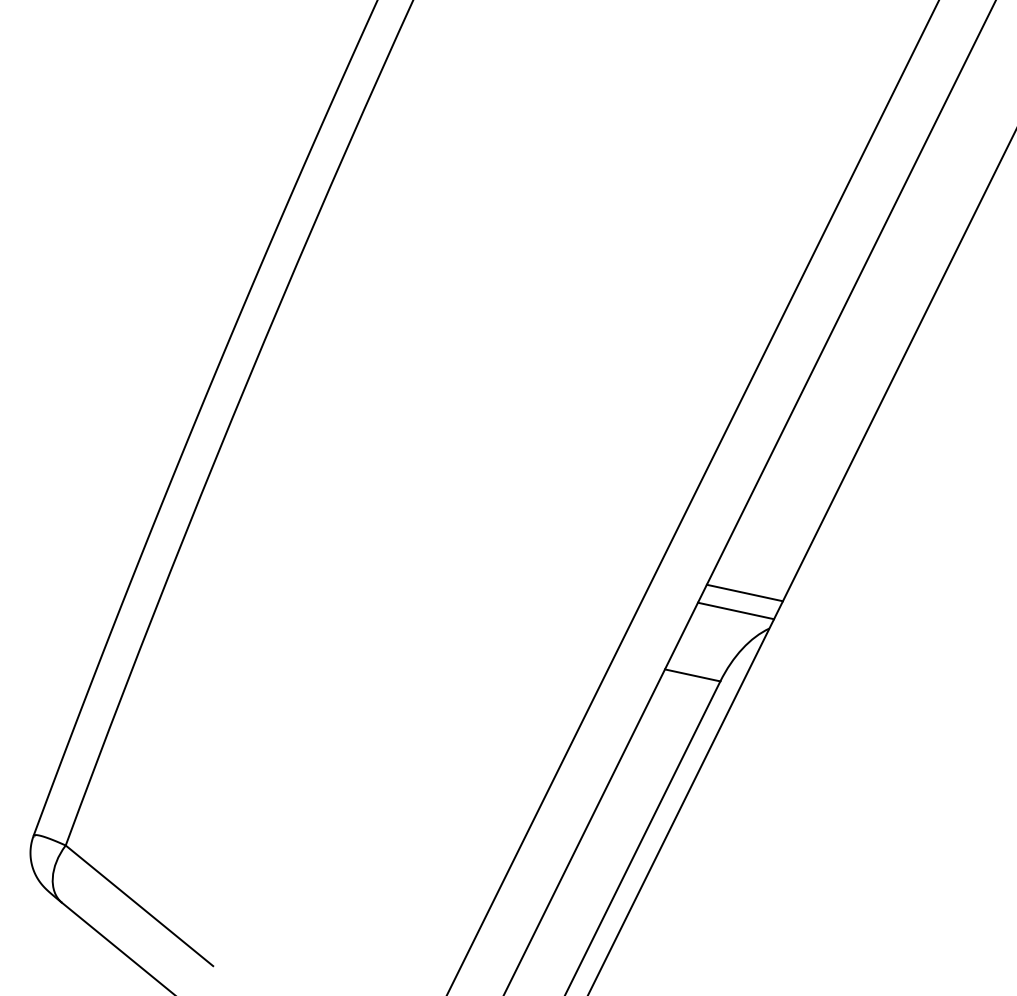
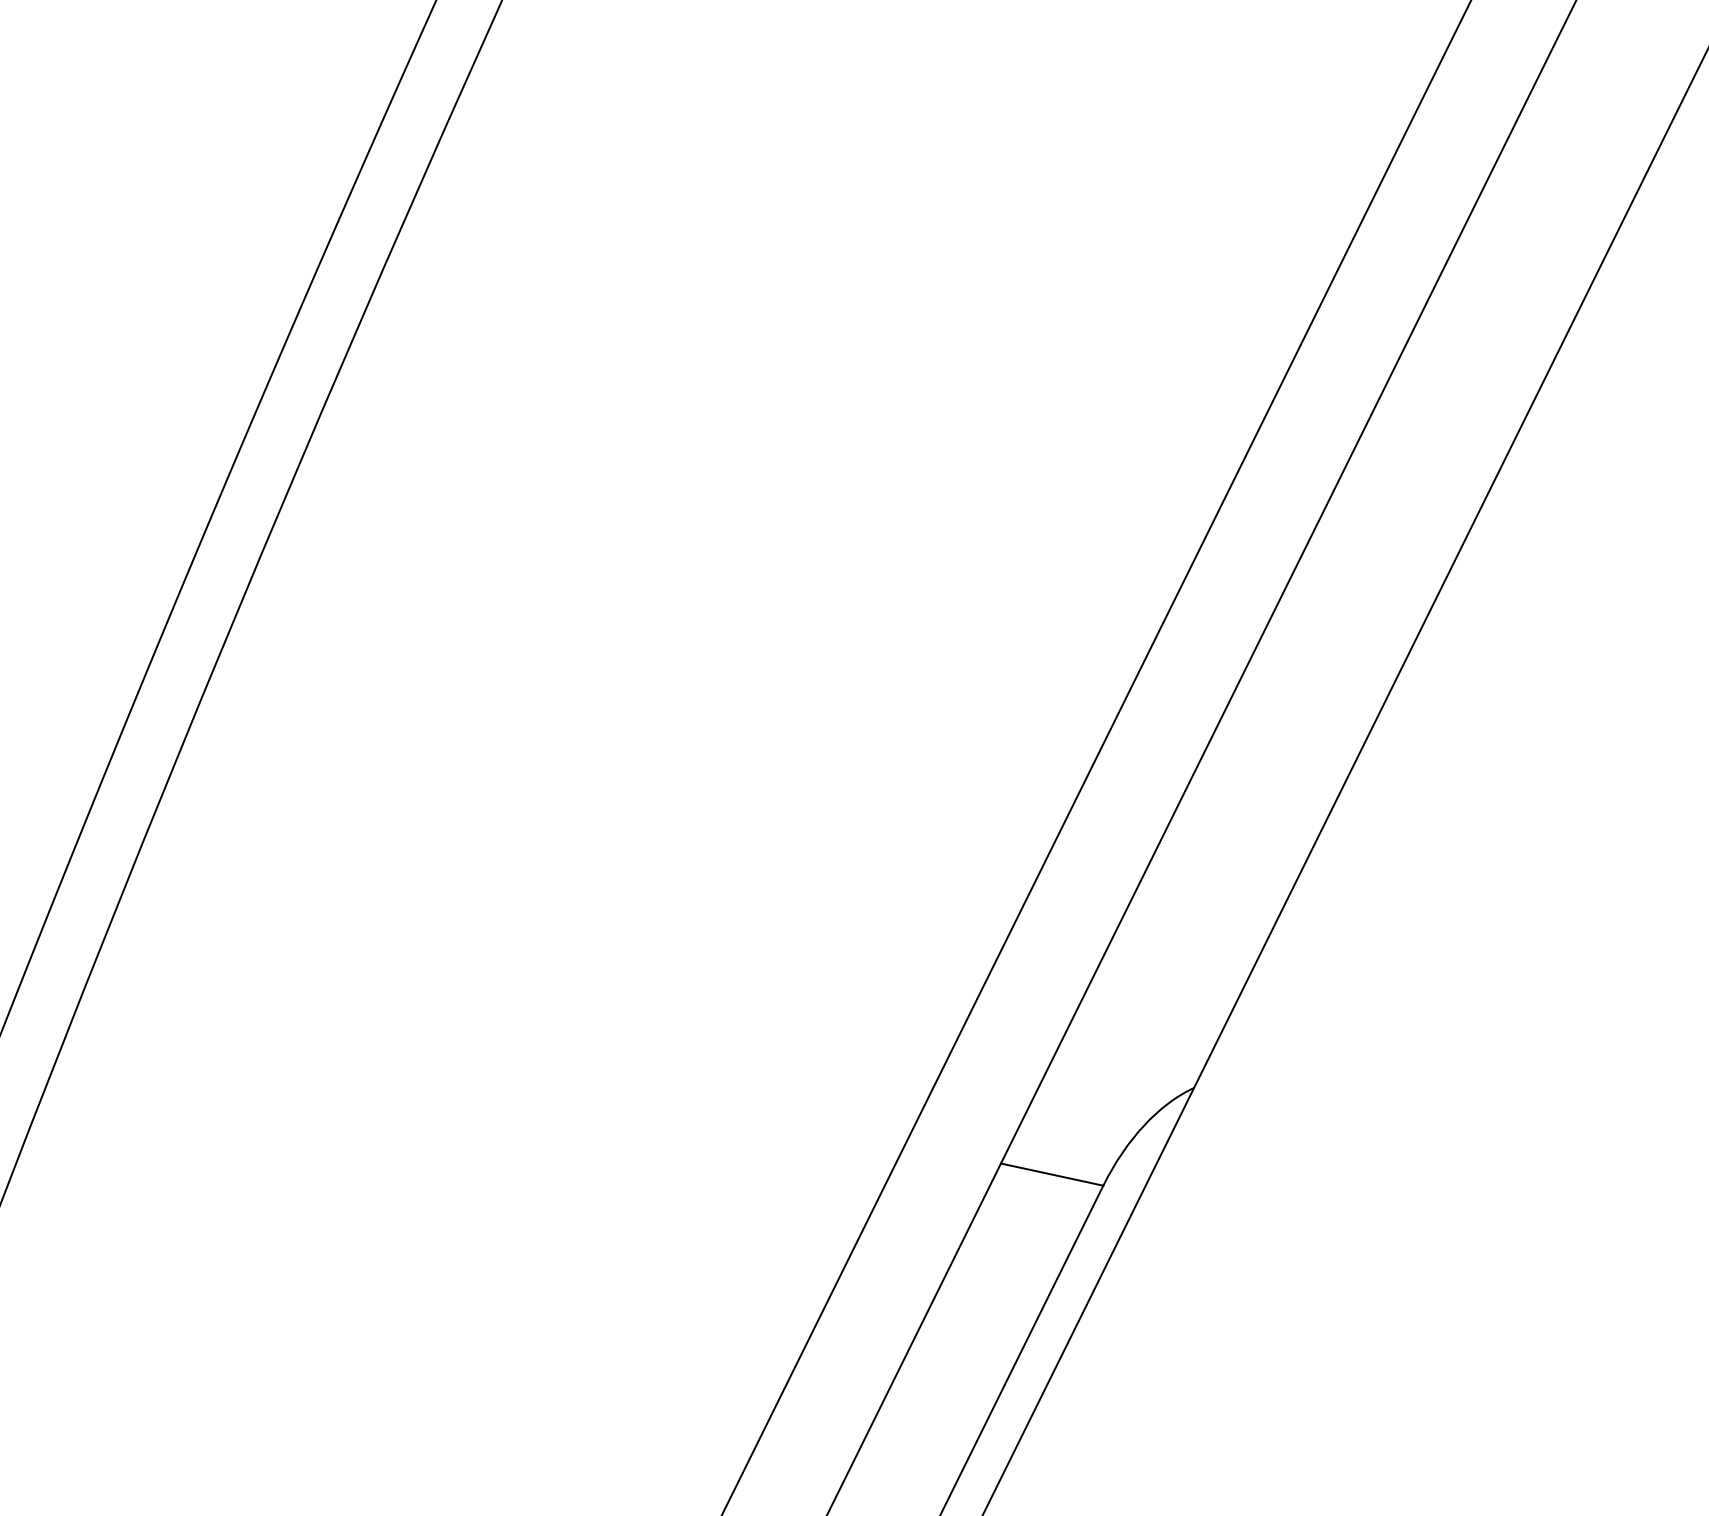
line: (744, 592) -> (1147, 1021), removed
line: (735, 610) -> (1131, 1054), removed

